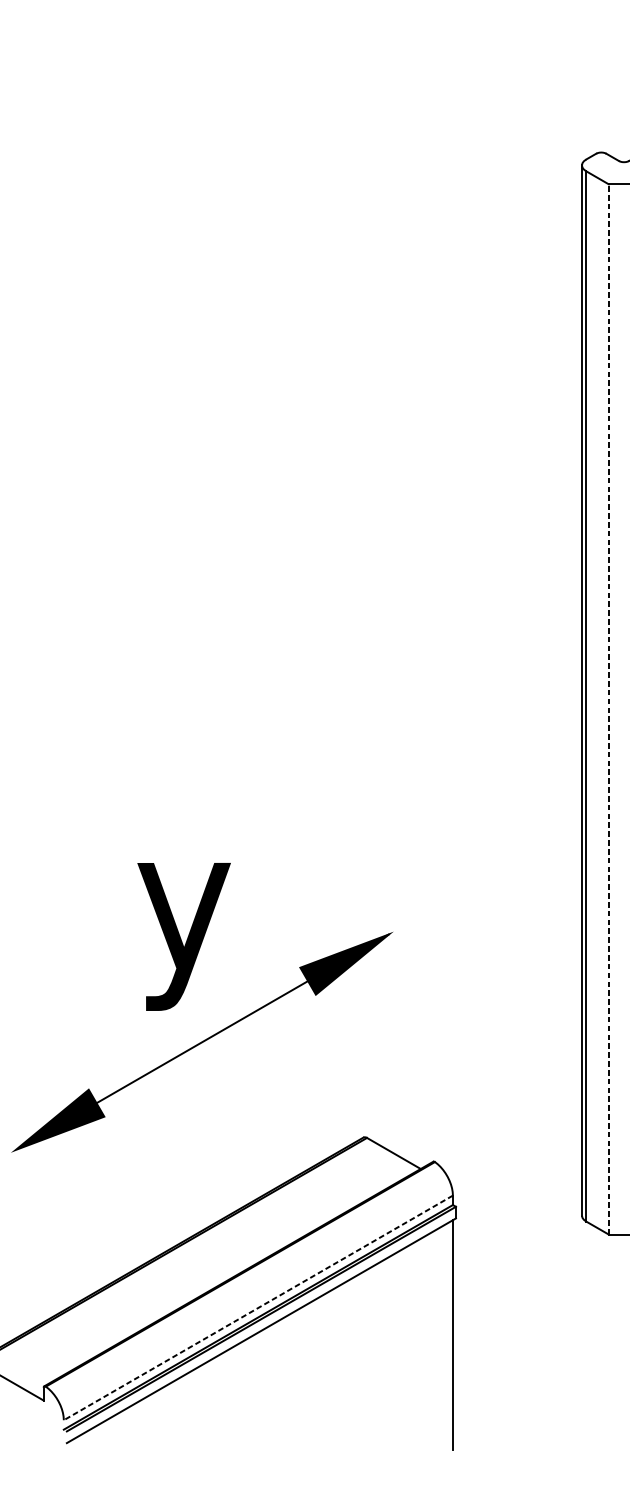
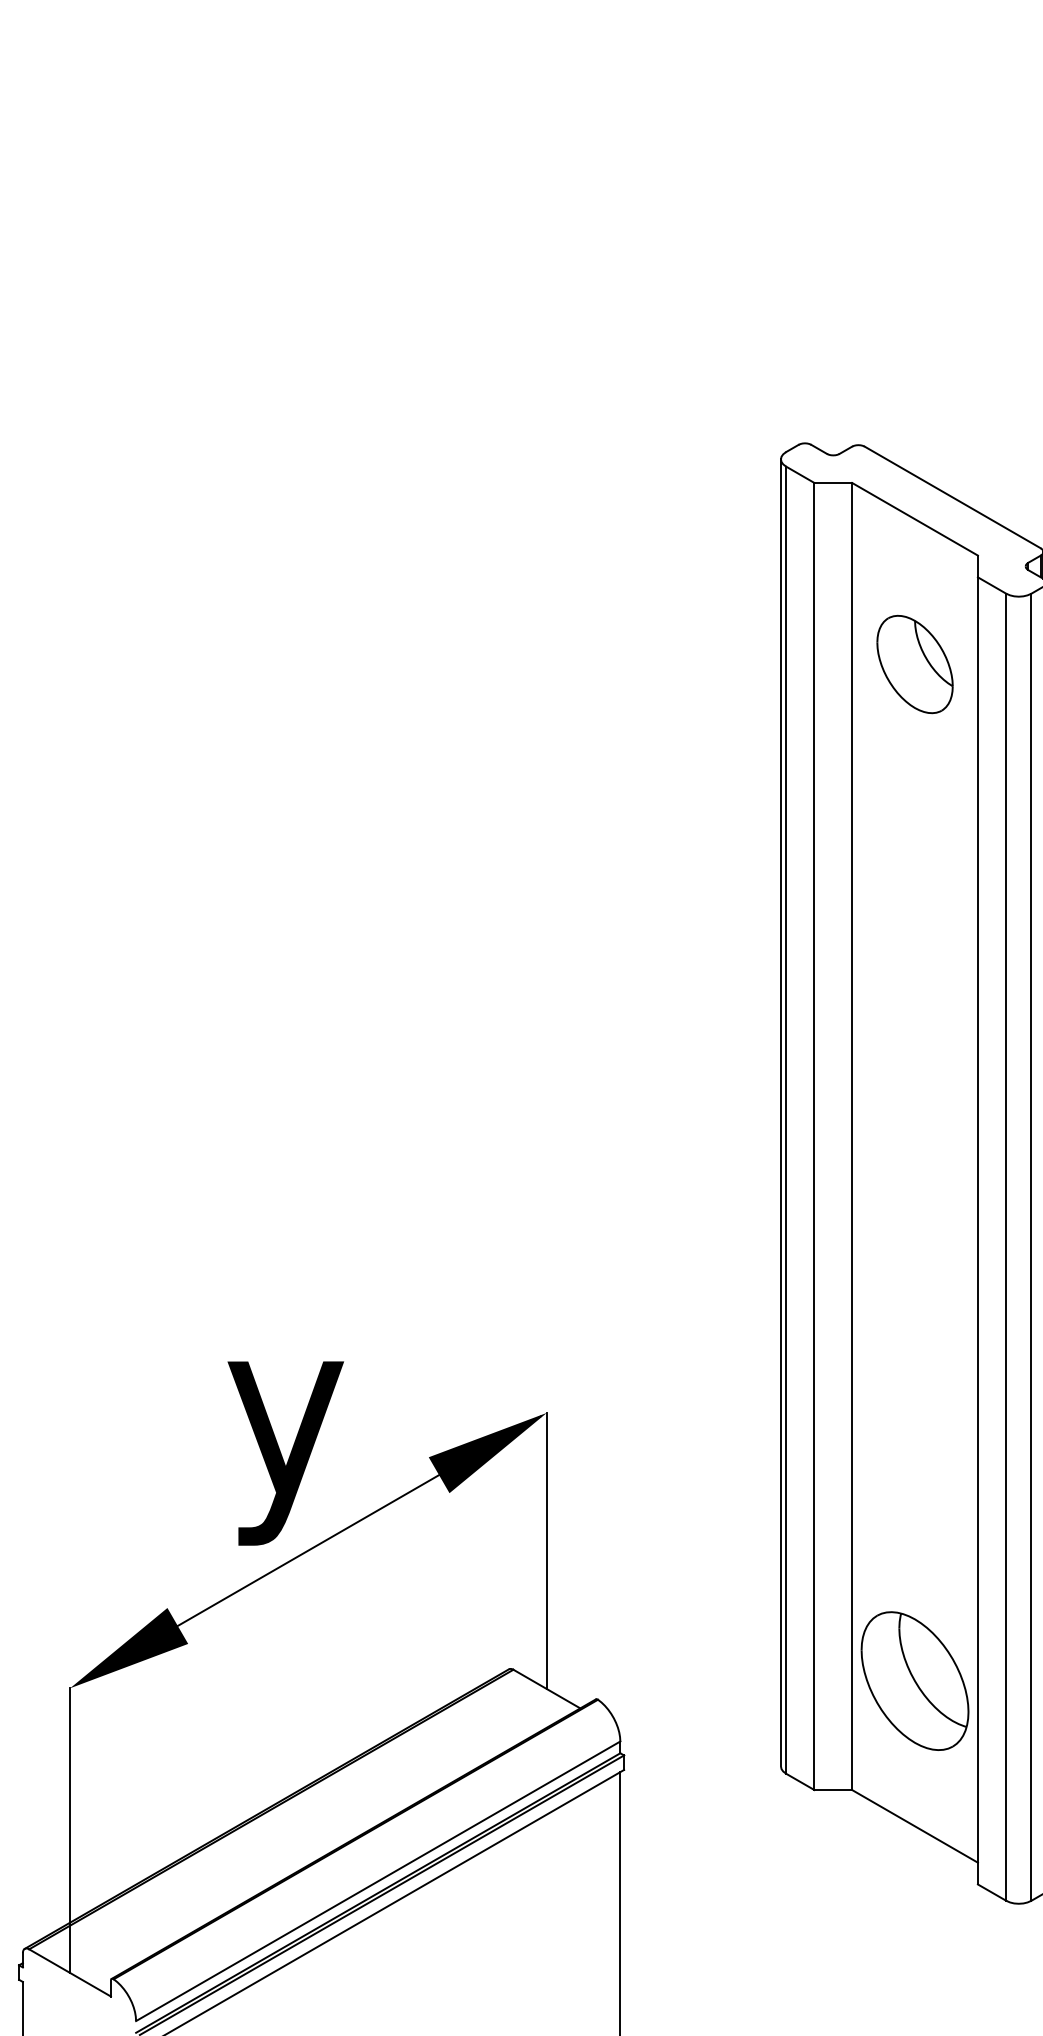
line: (608, 709) -> (814, 1136), dashed -> solid
text: (183, 936) -> (285, 1453), moved
line: (393, 1042) -> (546, 1550), added
line: (11, 1267) -> (70, 1830), added
line: (258, 1308) -> (378, 1881), dashed -> solid

